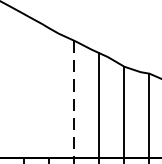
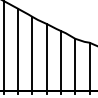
line: (23, 85) -> (17, 49), added
line: (49, 92) -> (32, 53), added
line: (74, 99) -> (46, 57), dashed -> solid

